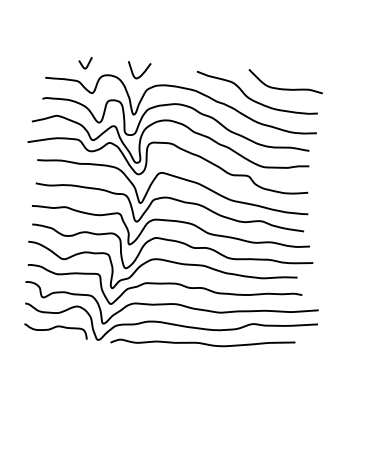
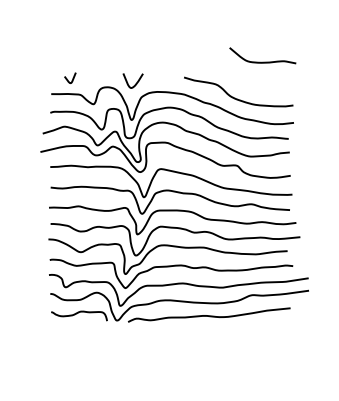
curve: (87, 62) -> (72, 77), moved
curve: (284, 88) -> (262, 61), moved

